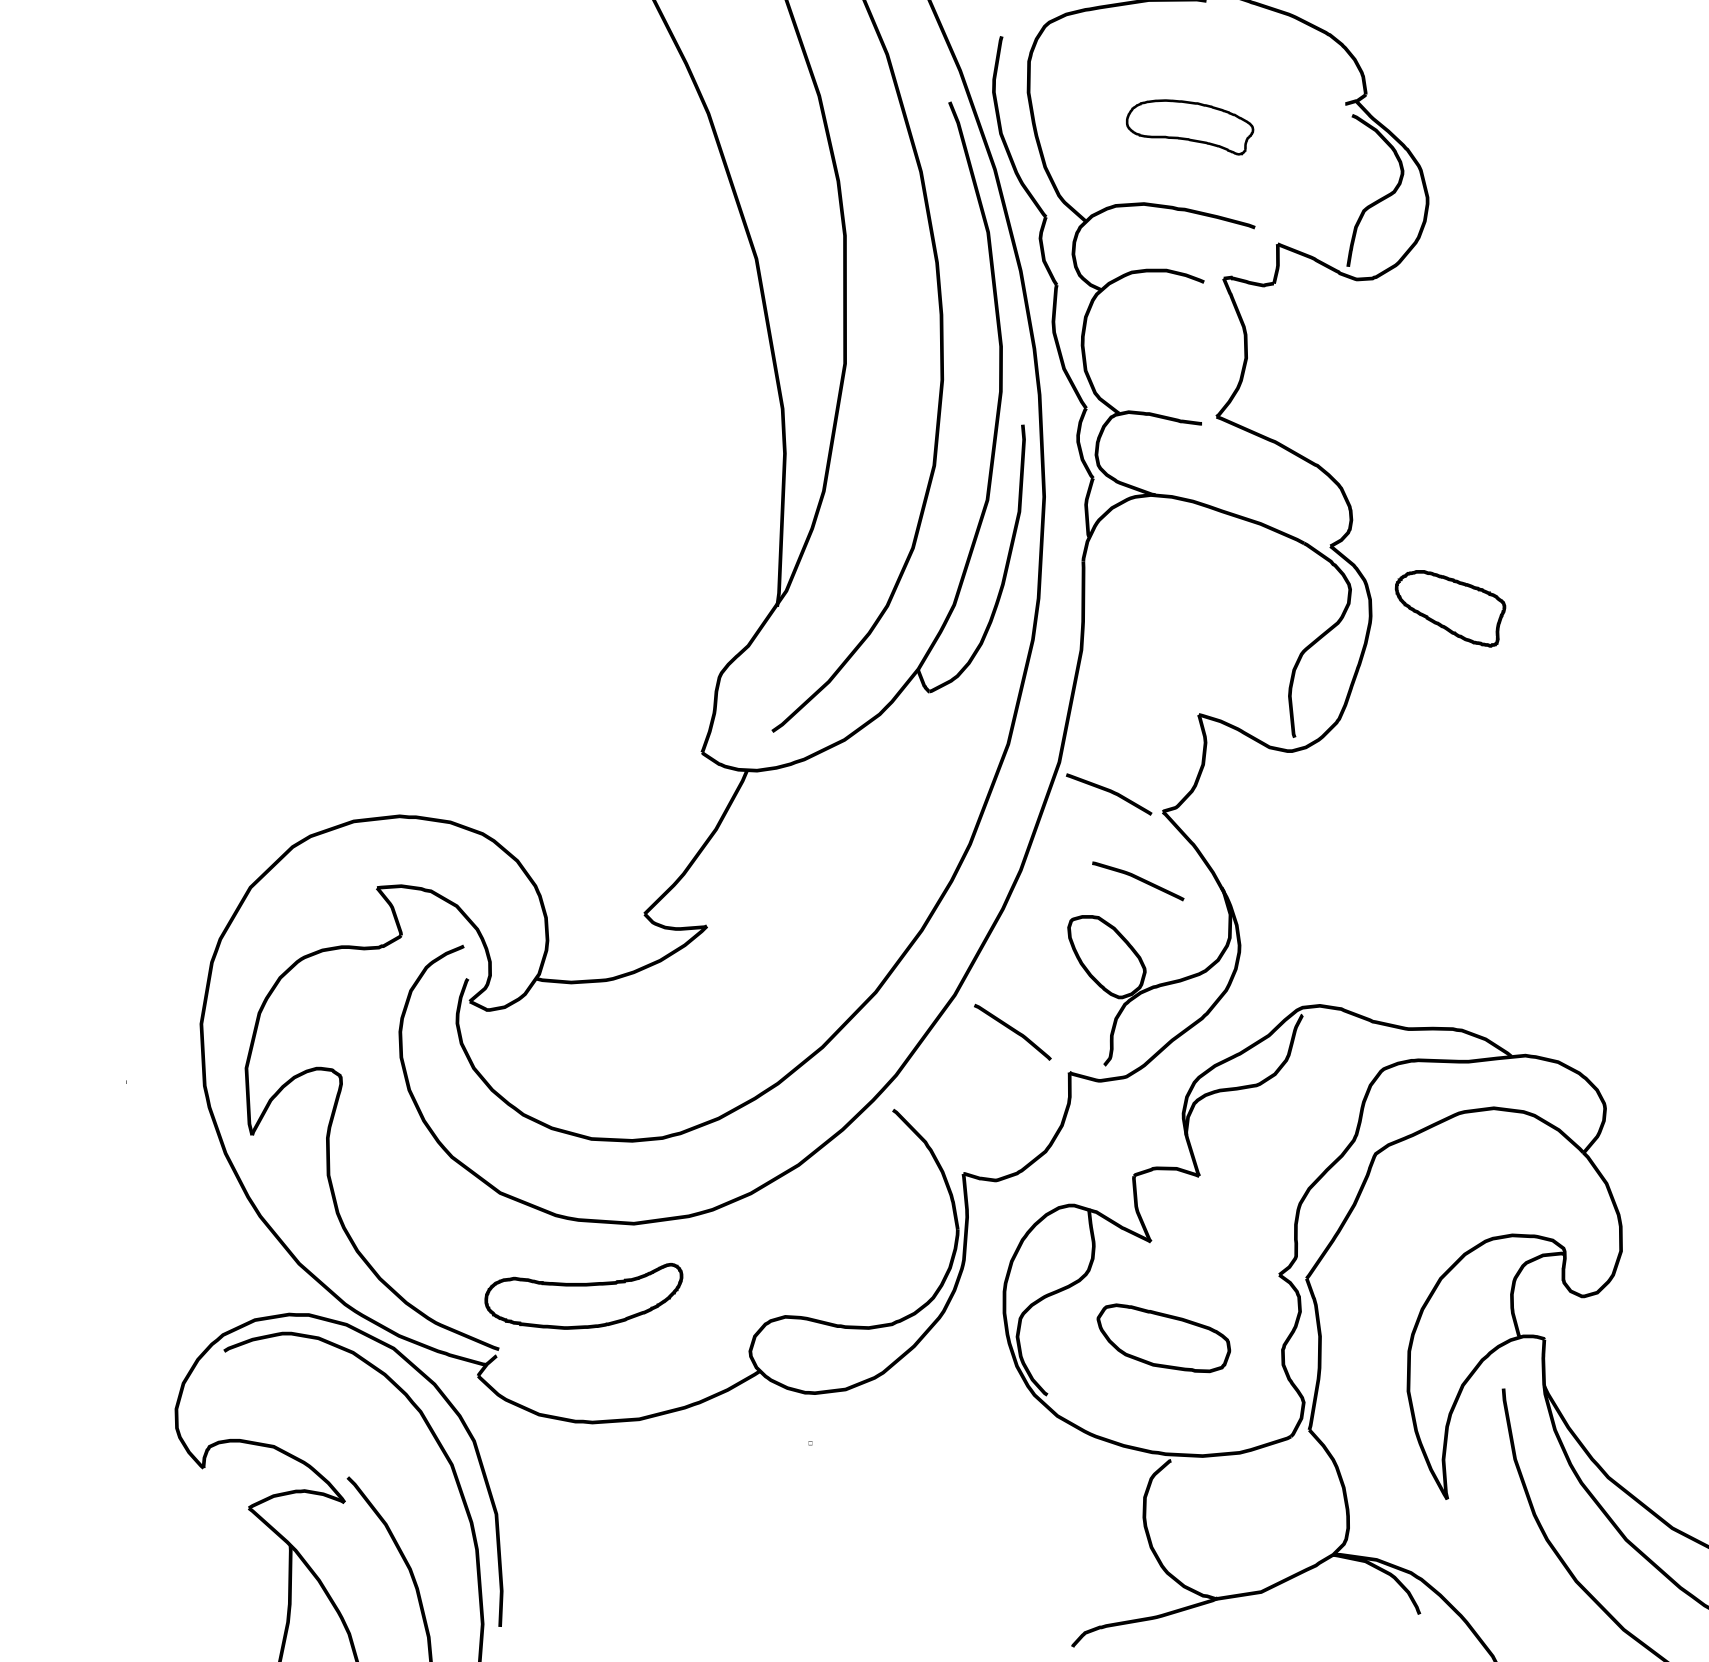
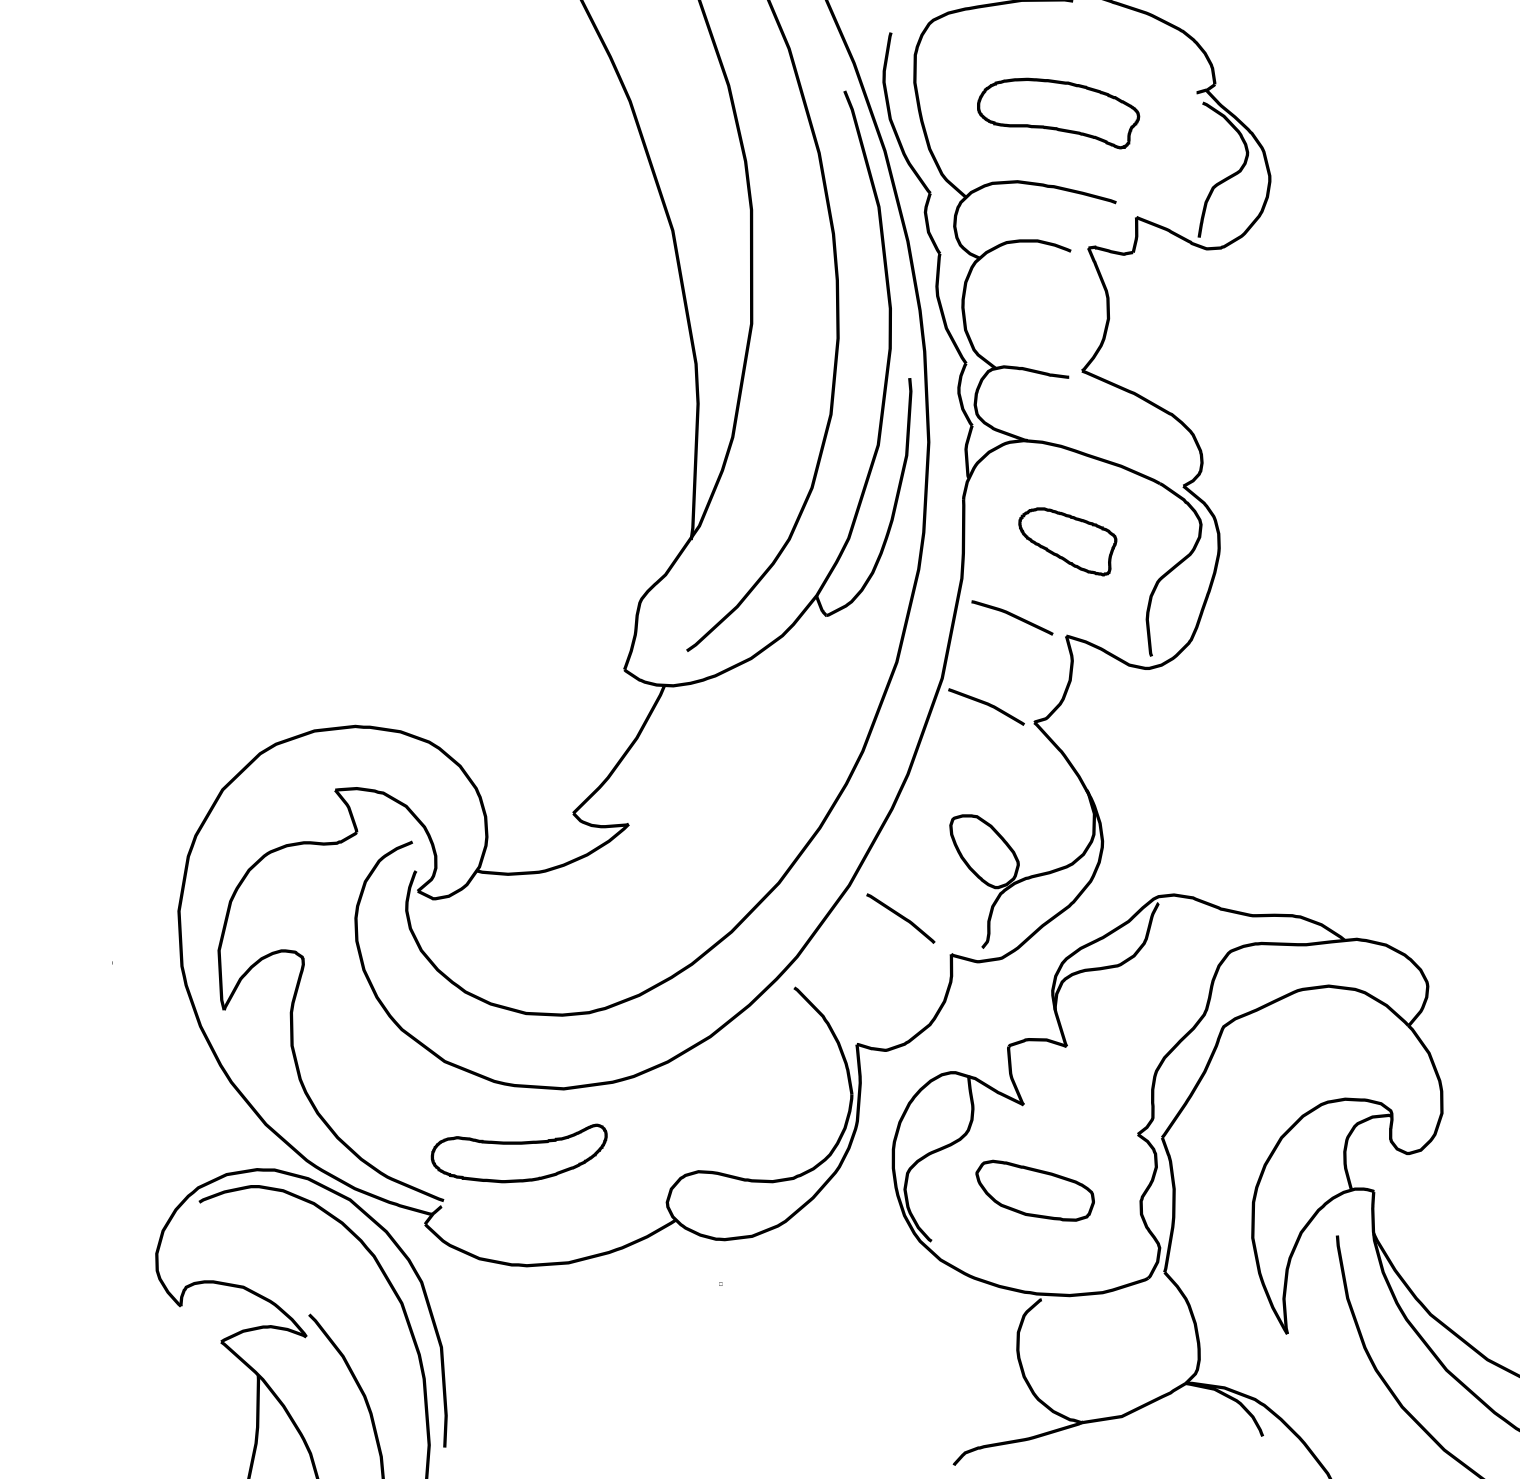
part: (1189, 127) -> (1058, 113), size x1.43
part: (1450, 608) -> (1067, 541), moved
curve: (1138, 880) -> (1012, 617), moved

